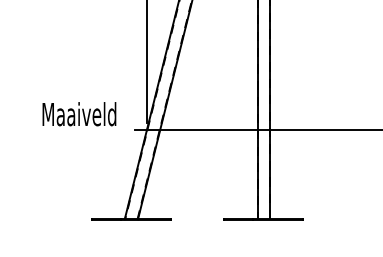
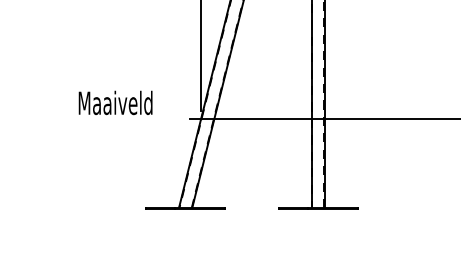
text: (79, 113) -> (115, 102), moved

